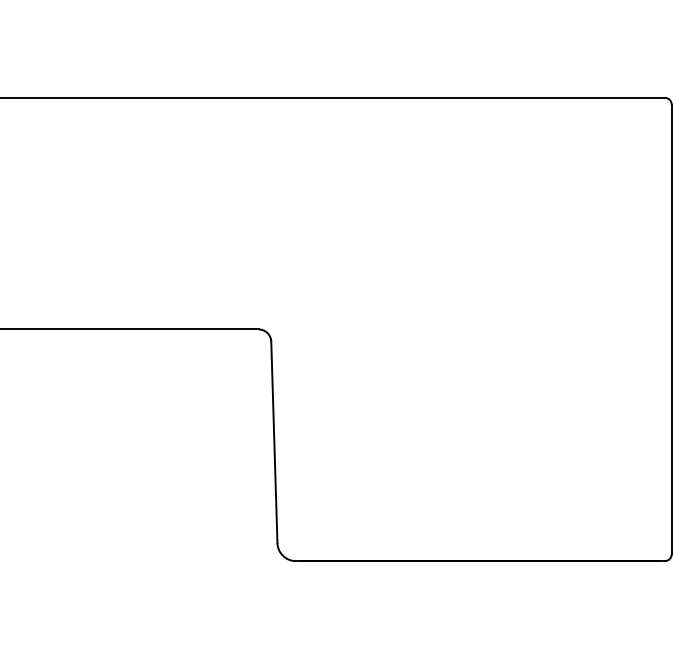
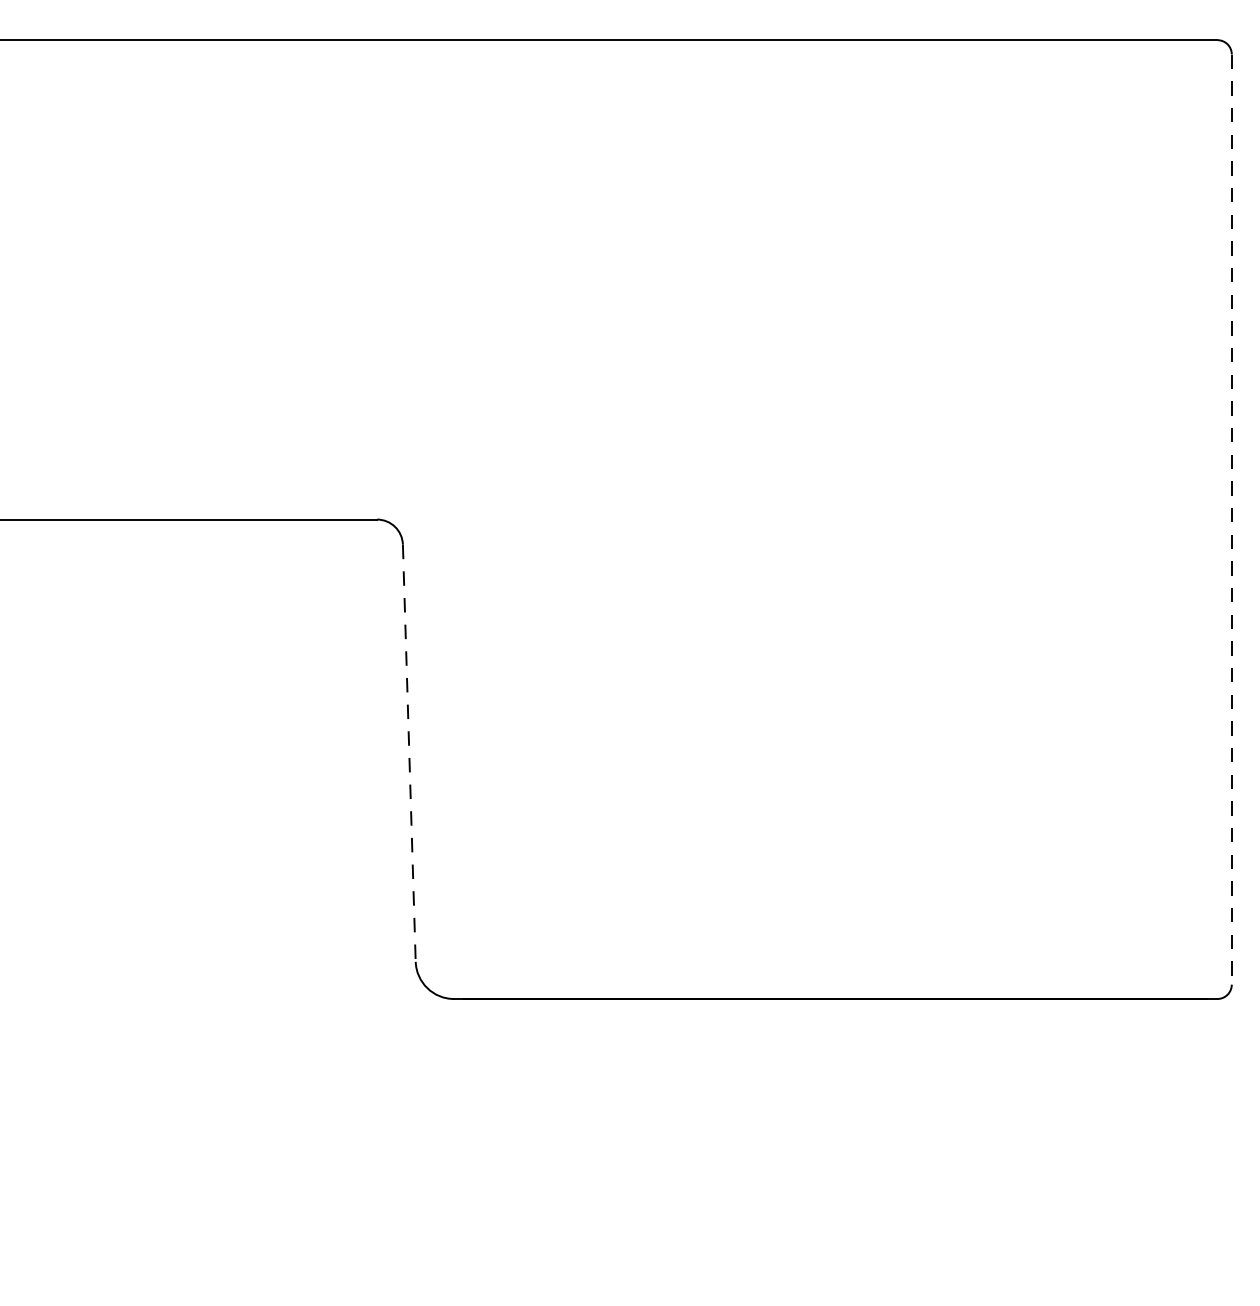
line: (671, 329) -> (1231, 519), solid -> dashed
line: (274, 442) -> (409, 753), solid -> dashed

